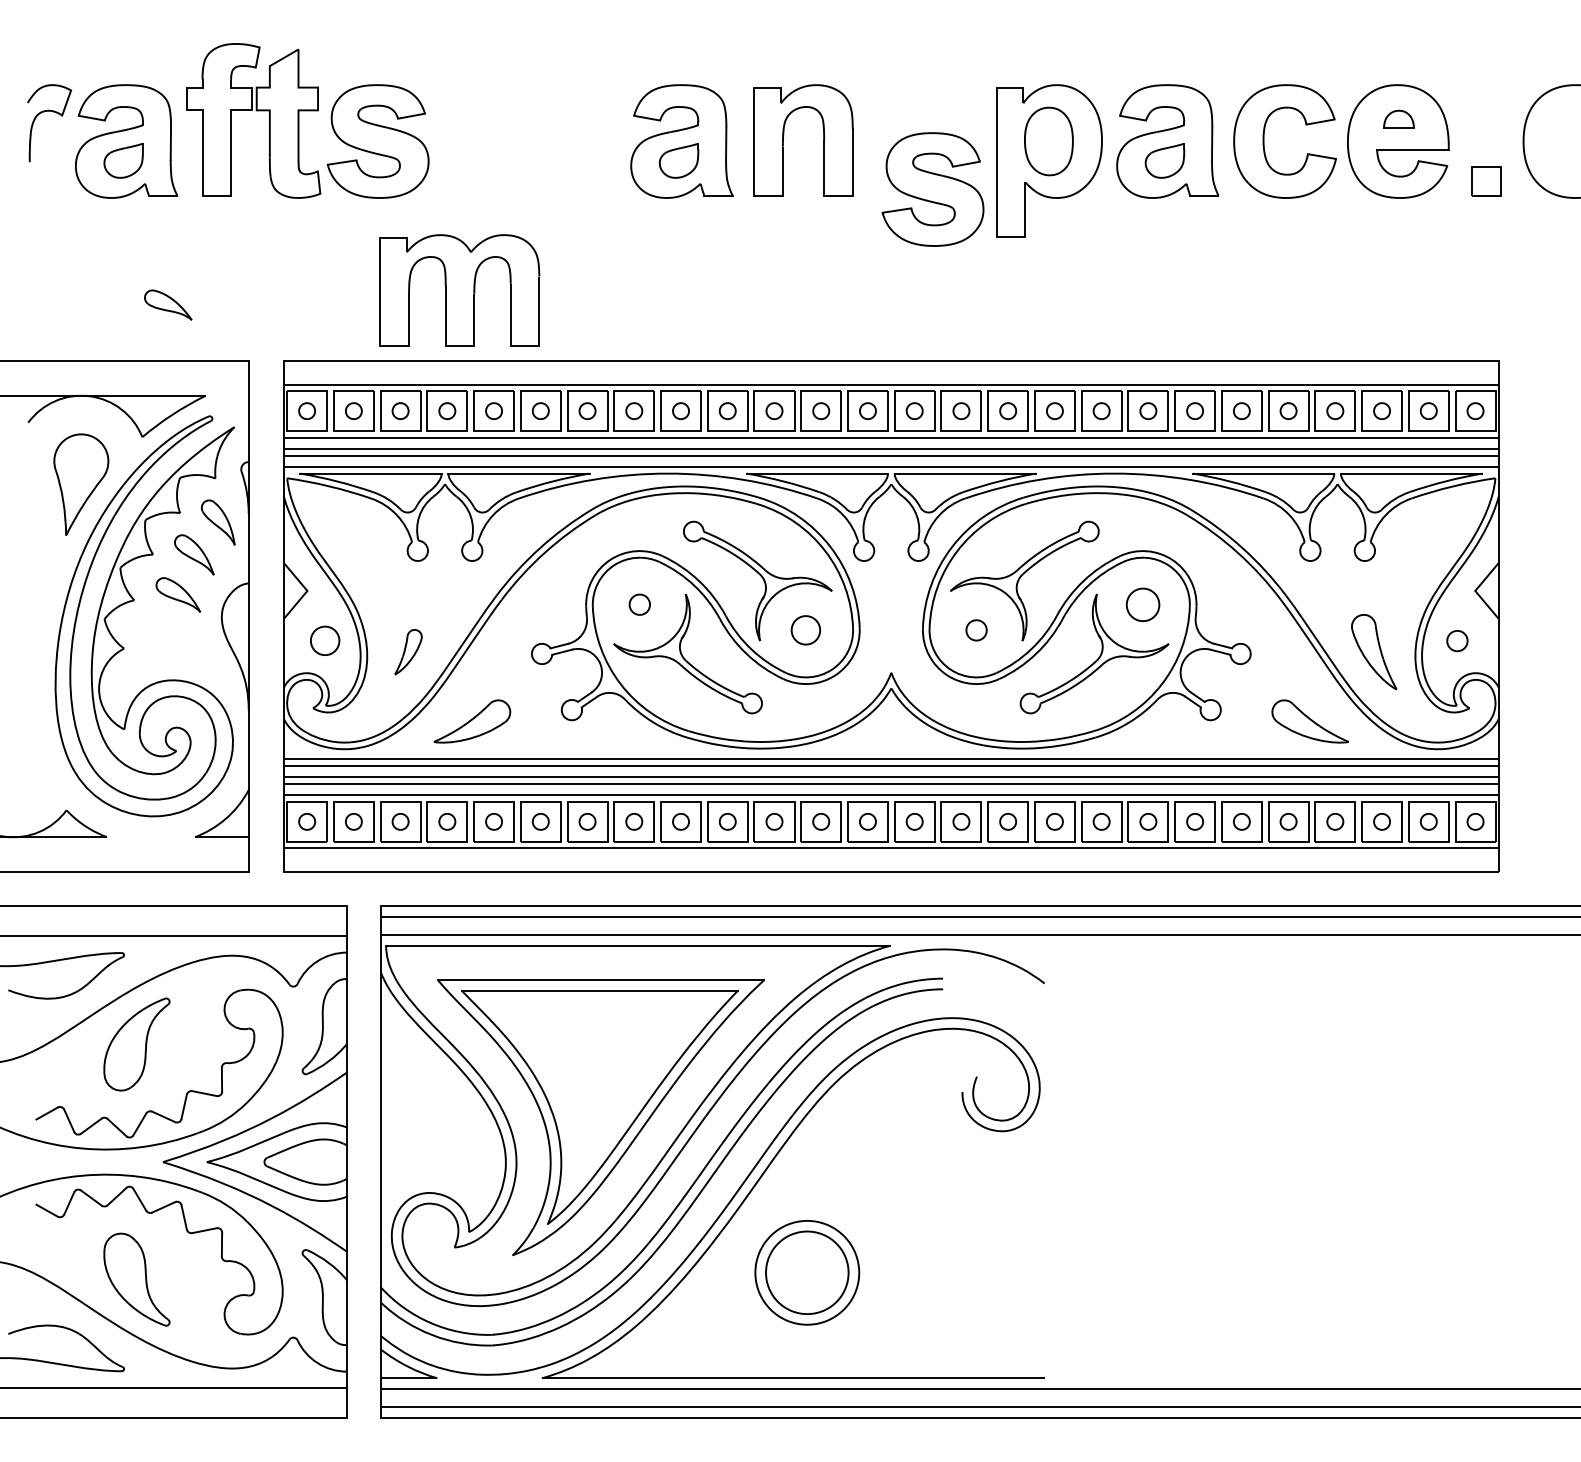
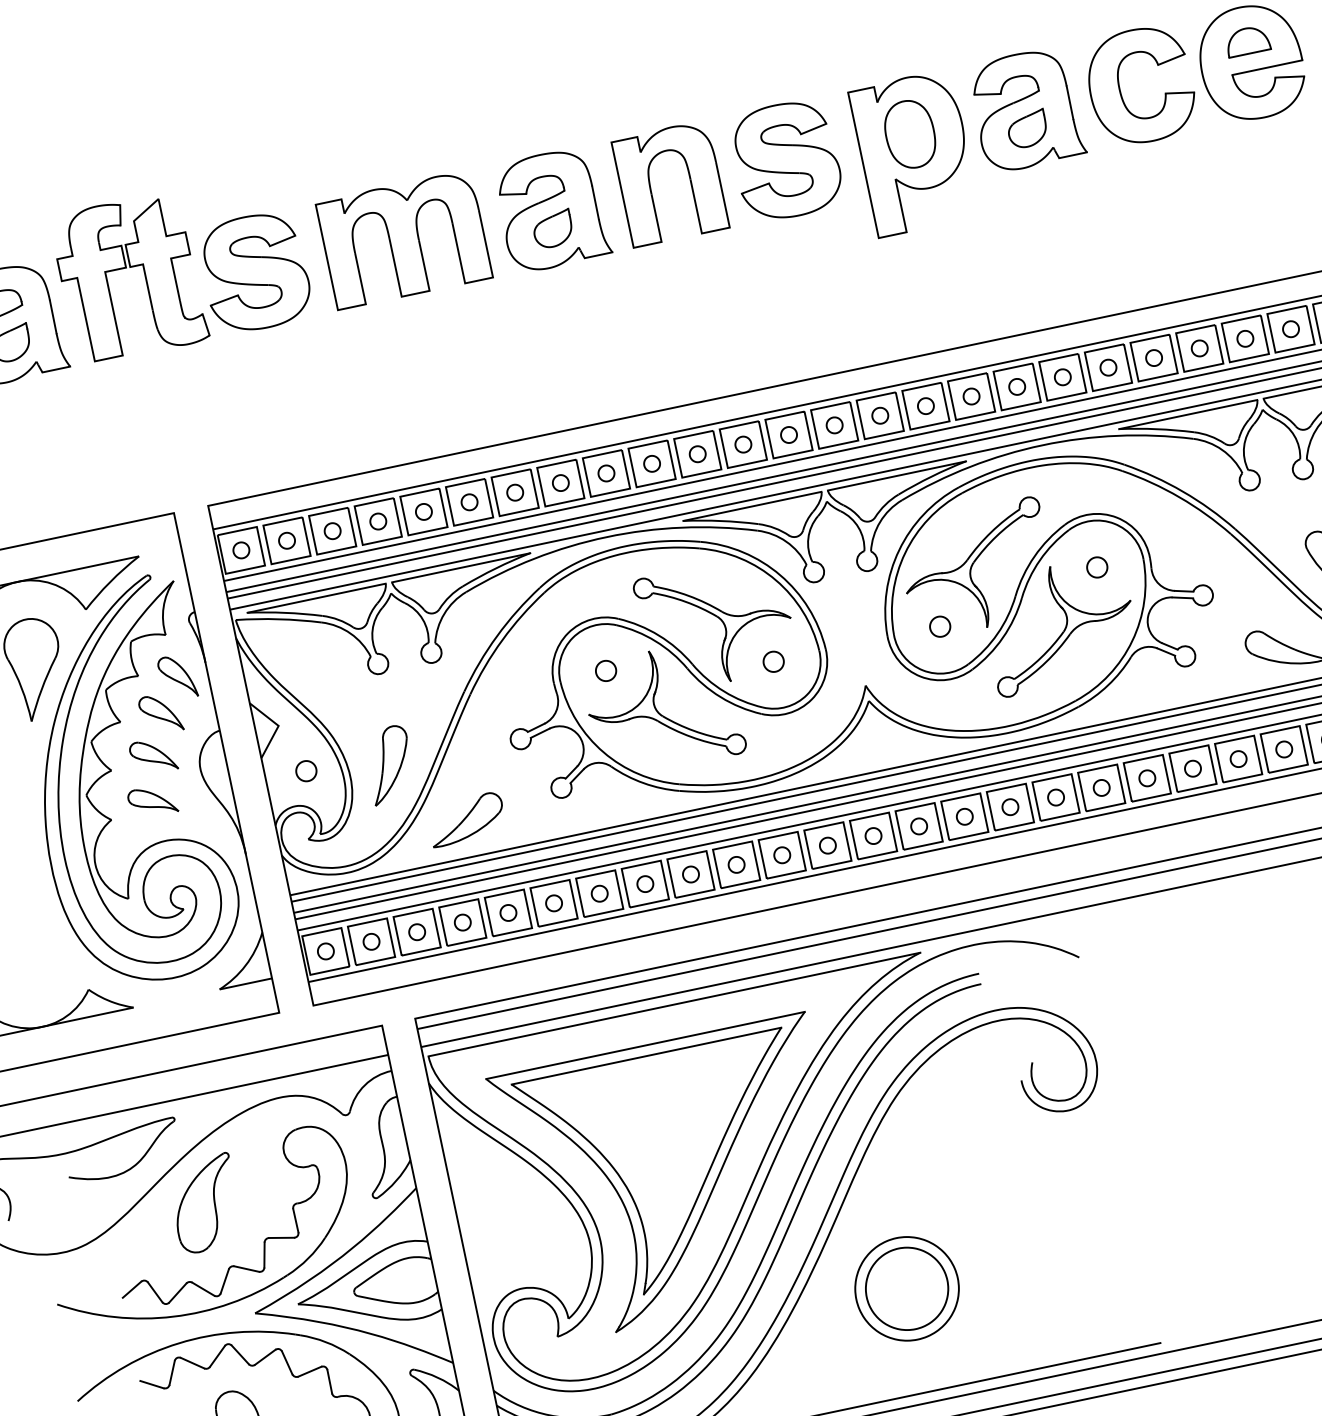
part: (1398, 119) -> (1247, 41), size x1.43
part: (932, 189) -> (785, 160), moved
part: (459, 290) -> (403, 240), moved
part: (168, 304) -> (152, 800), moved
part: (1142, 604) -> (1096, 567), size x0.62
part: (806, 630) -> (774, 661), size x0.71
part: (325, 641) -> (306, 771), size x0.71
part: (408, 652) -> (390, 765), size x1.67

